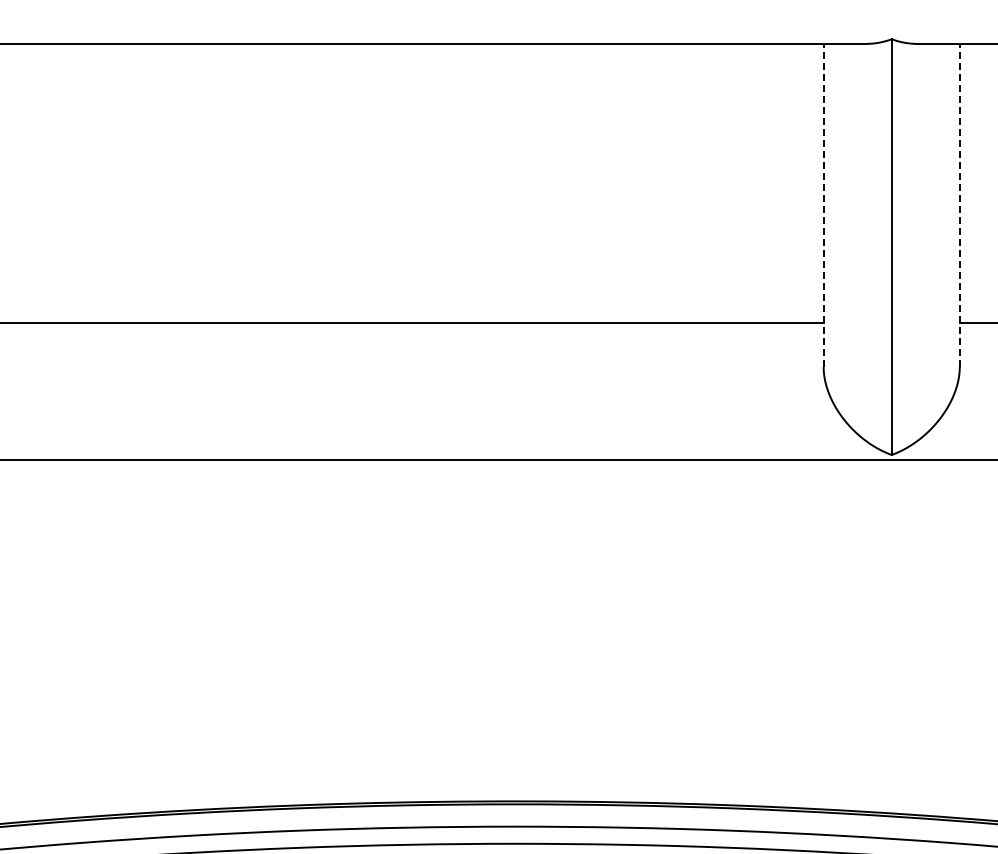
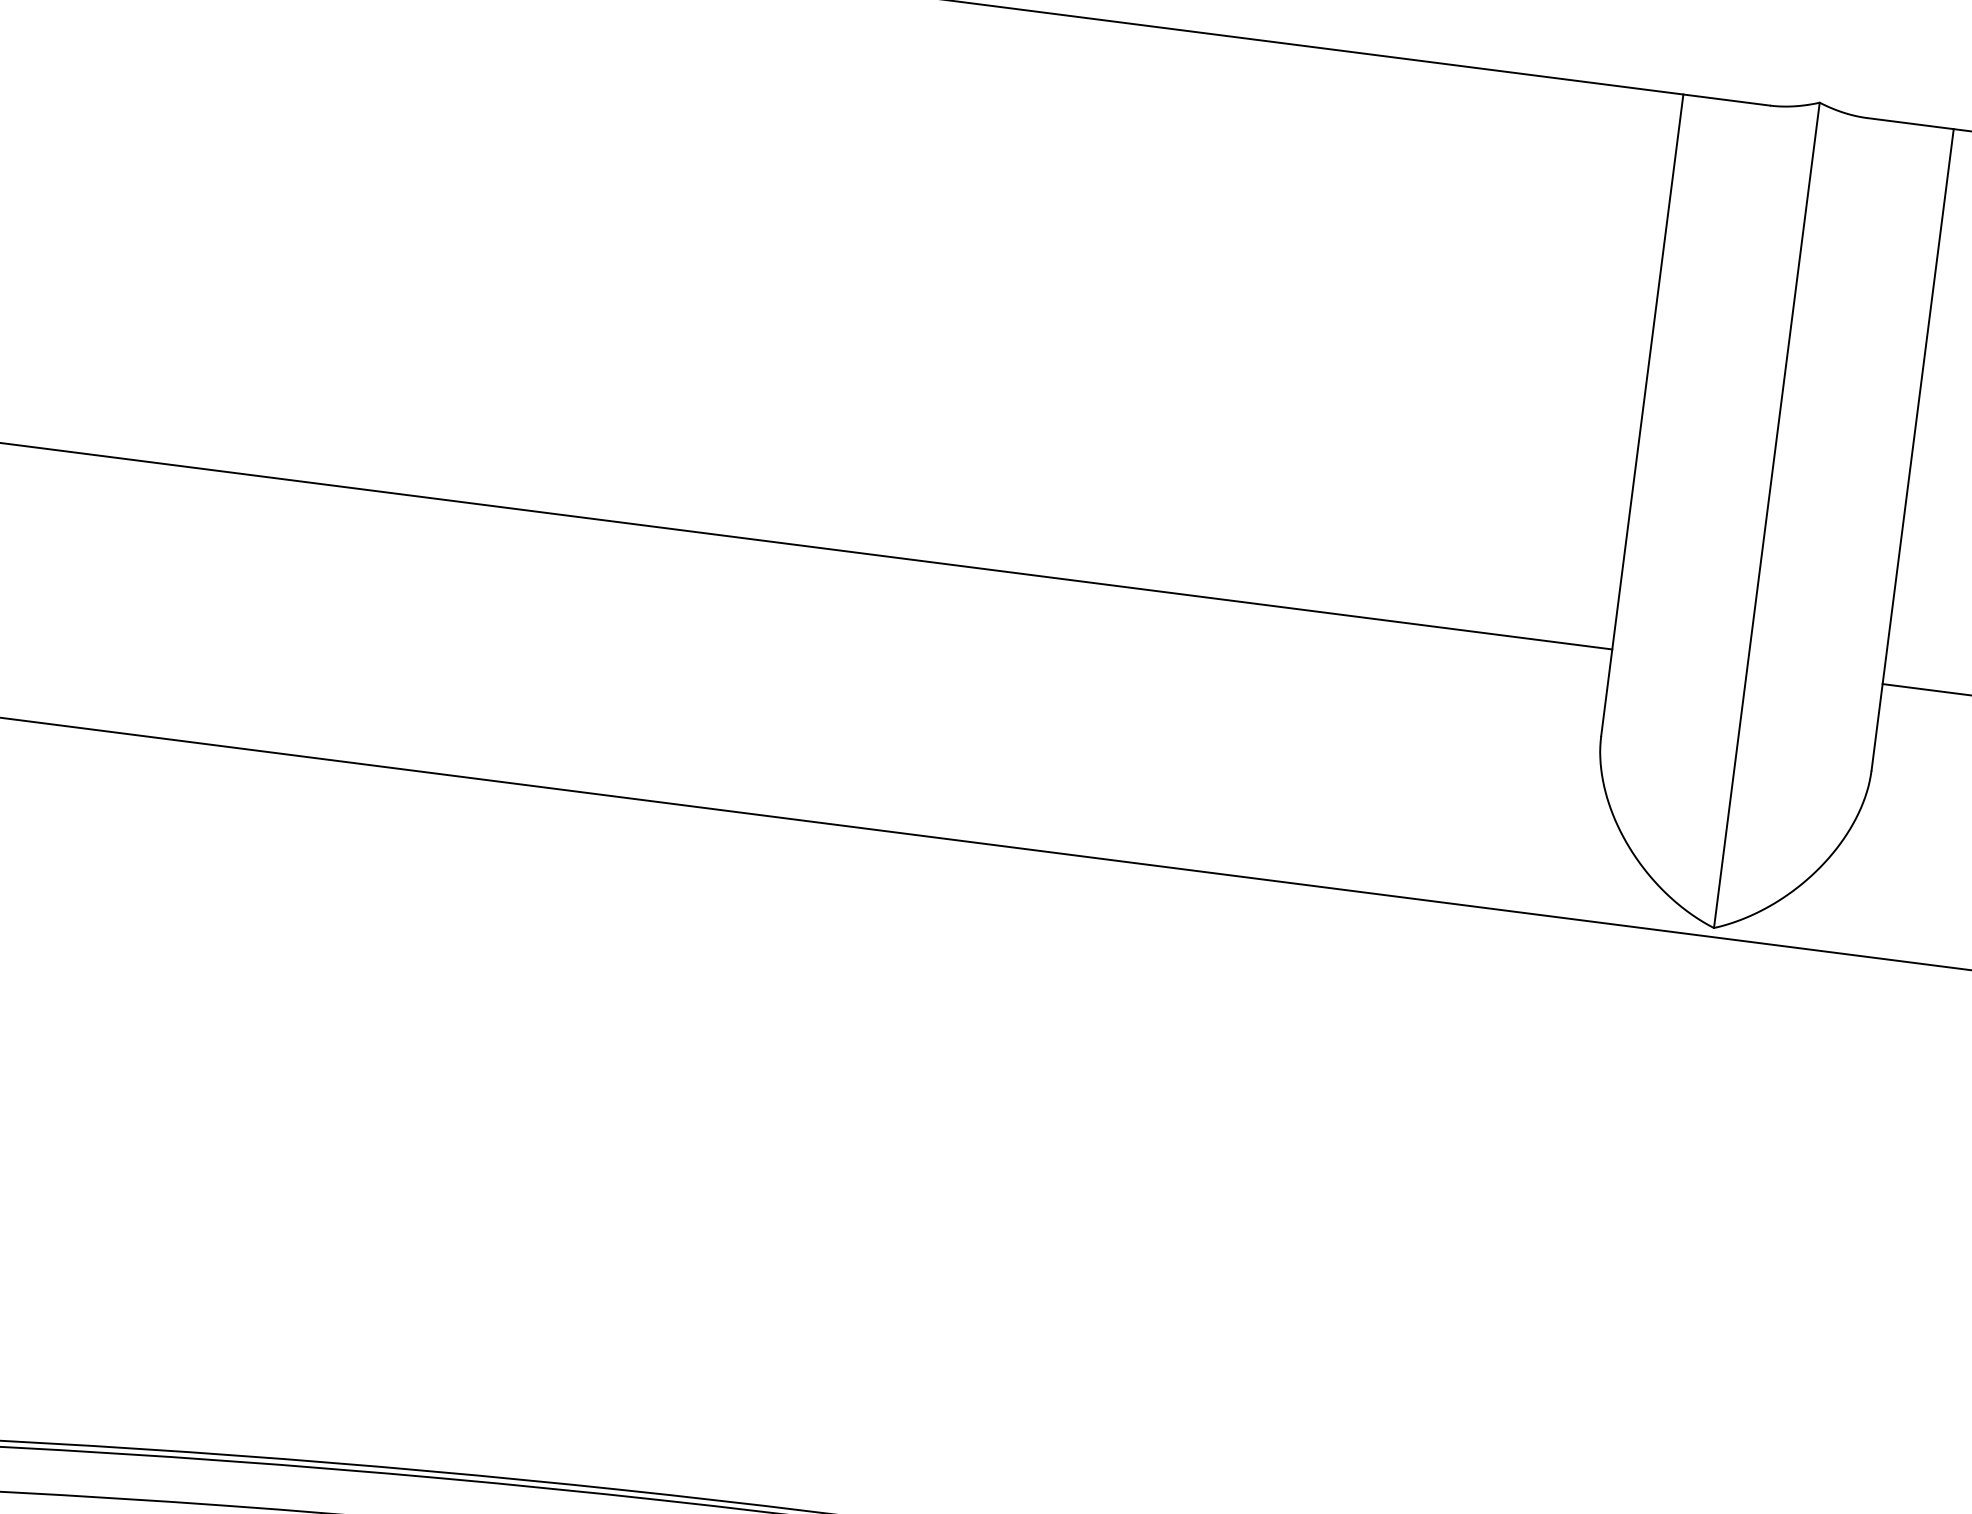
line: (823, 205) -> (1642, 415), dashed -> solid
line: (959, 205) -> (1912, 449), dashed -> solid

